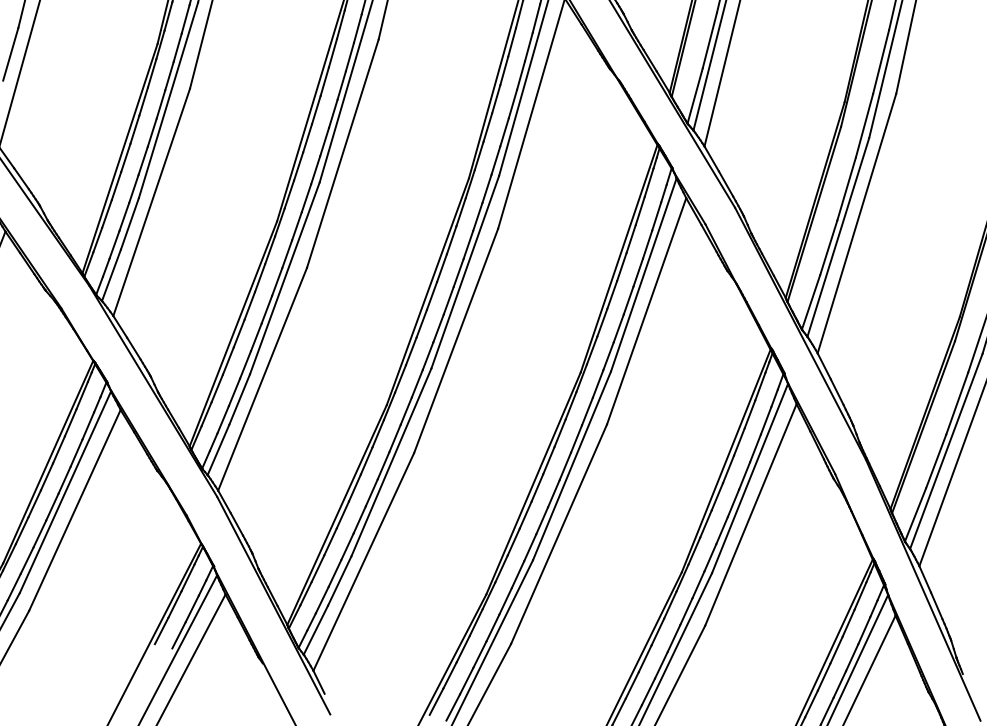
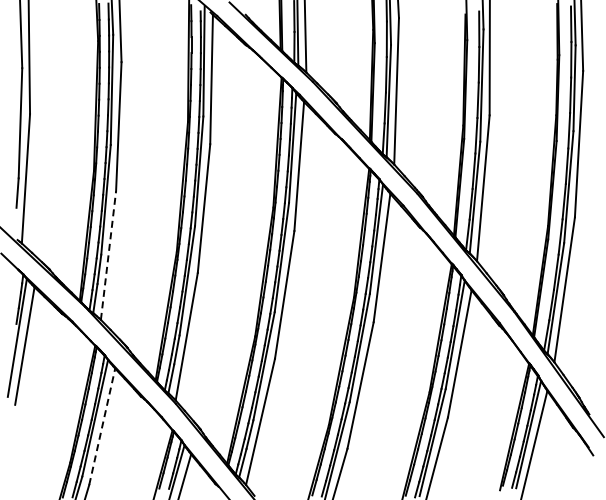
line: (151, 202) -> (108, 255), solid -> dashed
line: (75, 509) -> (102, 426), solid -> dashed

